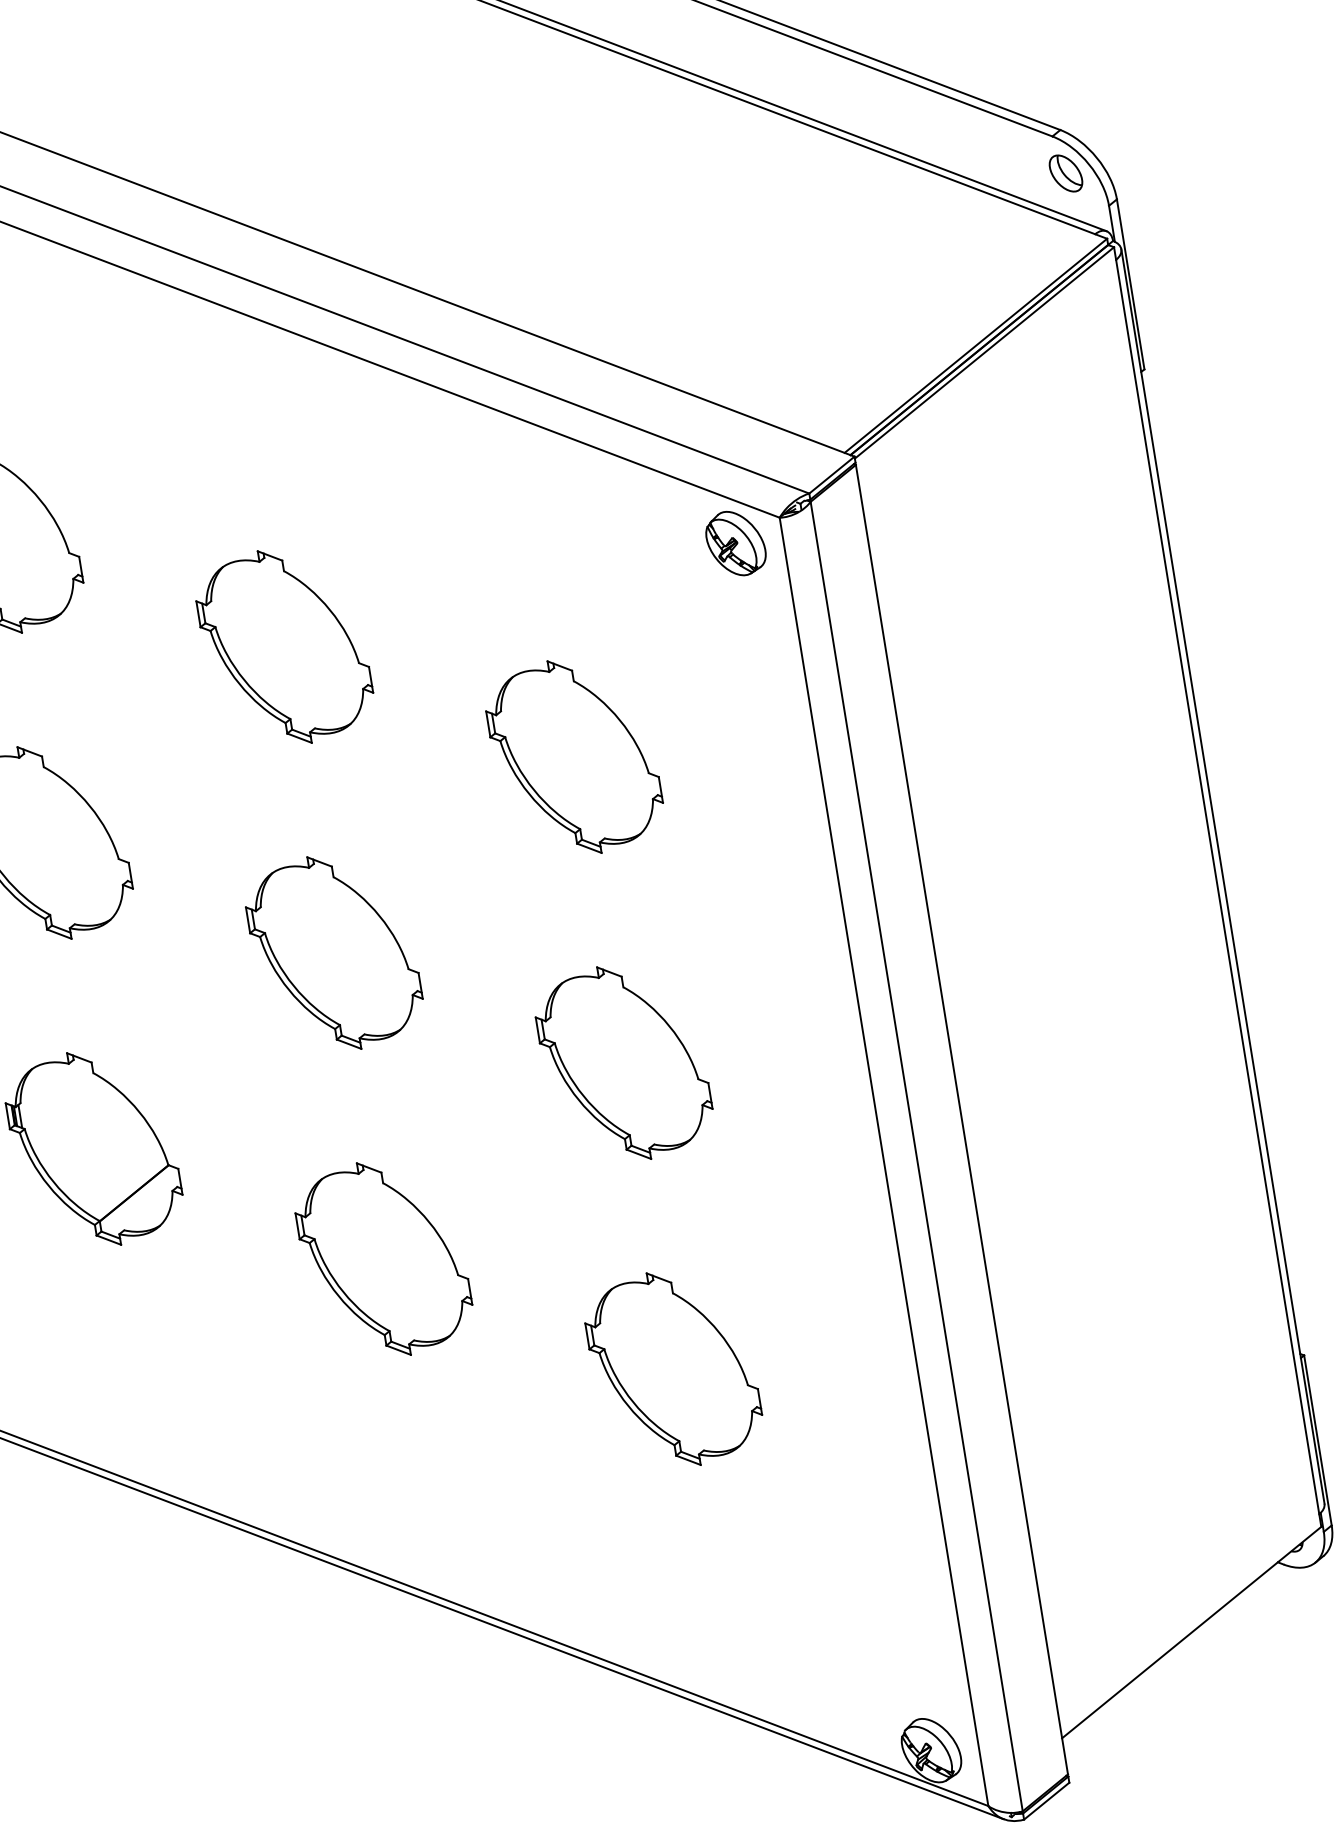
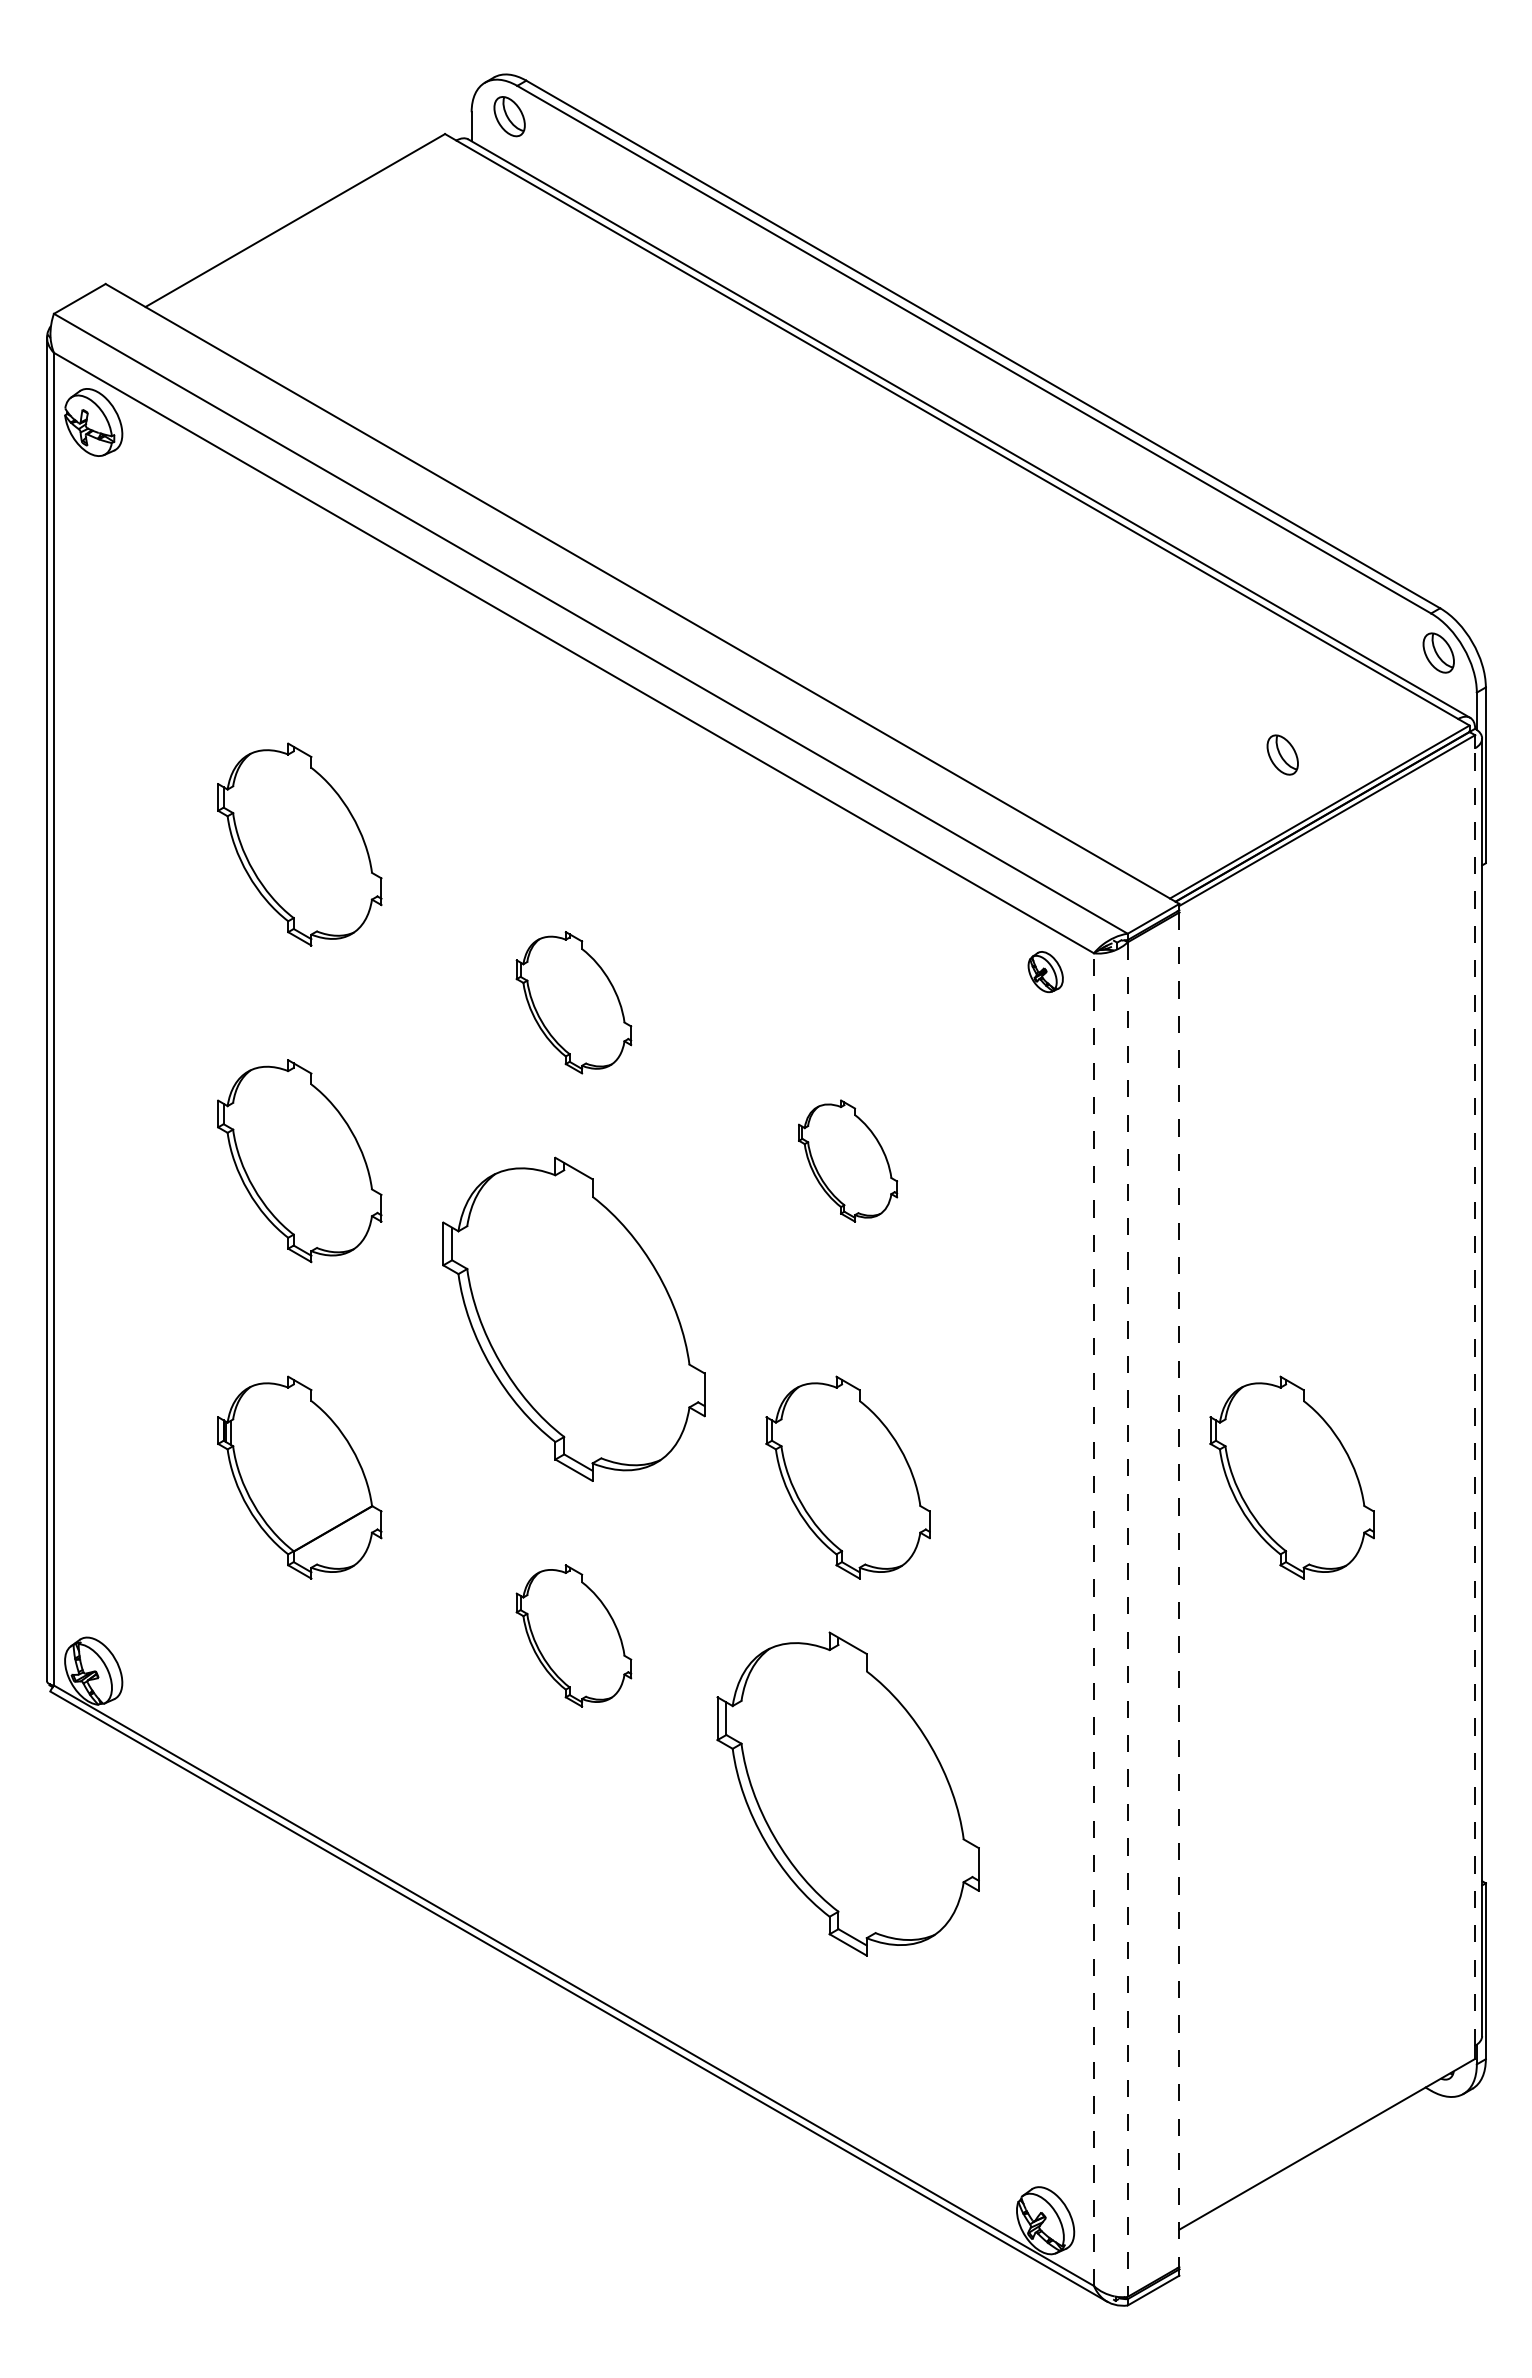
part: (930, 296) -> (1282, 754), added
part: (735, 542) -> (1045, 971), size x0.6
part: (284, 646) -> (573, 1002), size x0.7
part: (573, 756) -> (847, 1160), size x0.6
line: (1218, 887) -> (1475, 1397), solid -> dashed
part: (333, 953) -> (573, 1319), size x1.6
part: (1052, 993) -> (1291, 1477), added
line: (962, 1120) -> (1179, 1590), solid -> dashed
line: (916, 1157) -> (1127, 1620), solid -> dashed
line: (883, 1161) -> (1093, 1619), solid -> dashed
part: (383, 1258) -> (573, 1635), size x0.7
part: (673, 1369) -> (847, 1794), size x1.6

